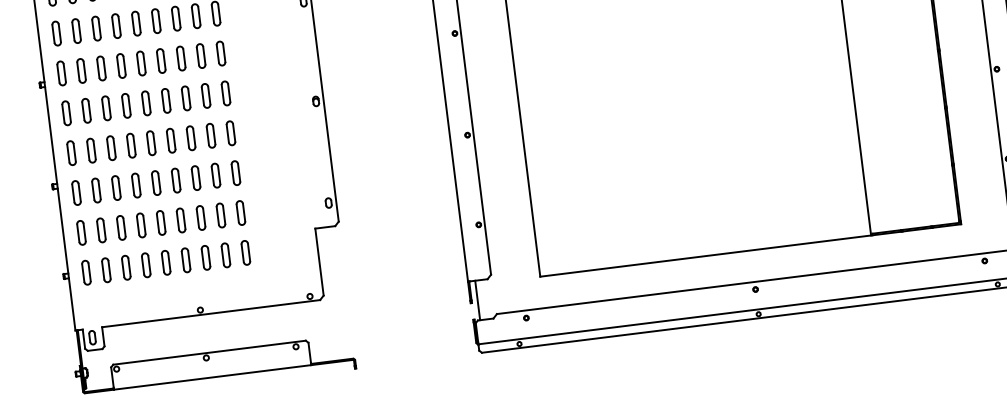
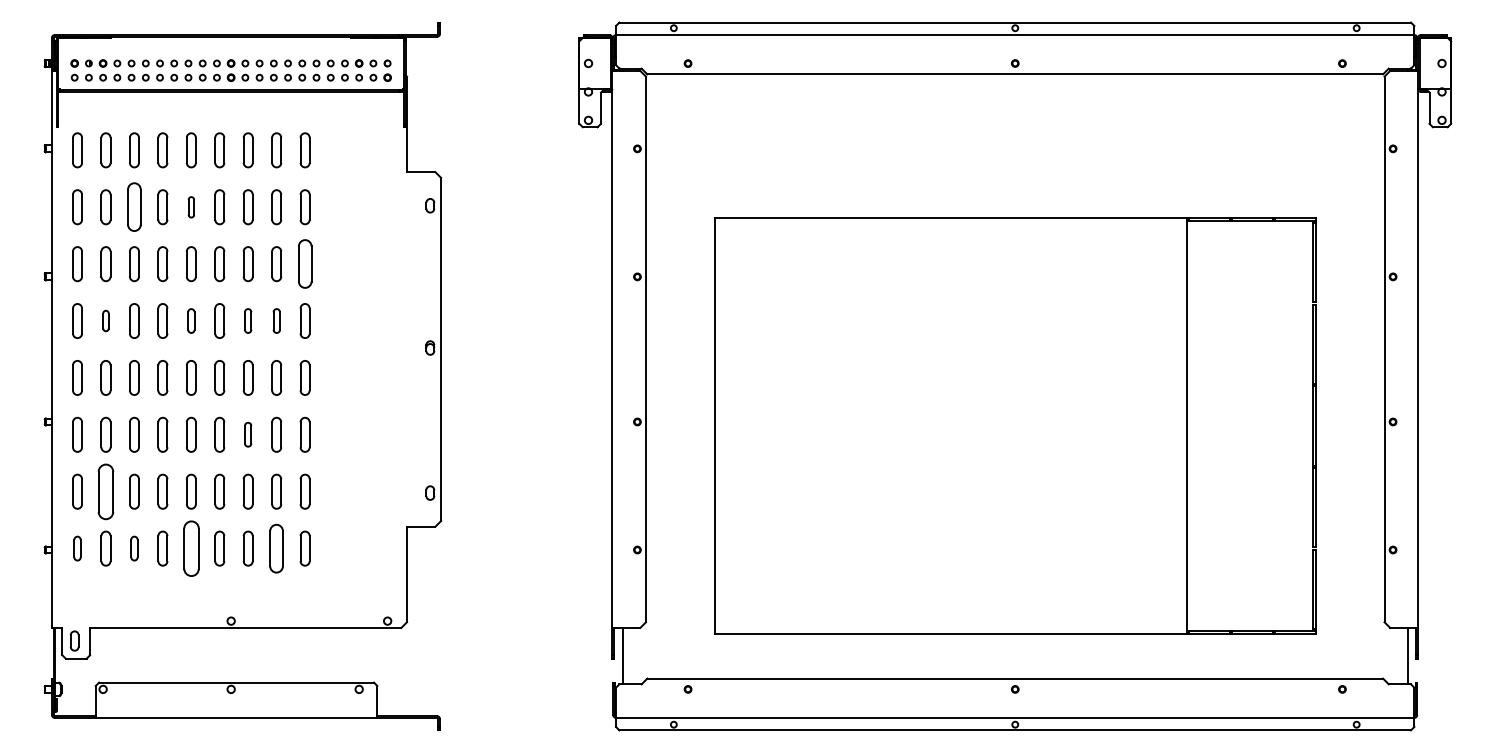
part: (136, 23) -> (191, 207), size x0.6
part: (96, 28) -> (134, 207), size x1.4
part: (220, 53) -> (304, 264), size x1.4
part: (205, 95) -> (276, 320), size x0.7
part: (185, 98) -> (247, 320), size x0.7
part: (146, 102) -> (191, 320), size x0.7
part: (86, 110) -> (105, 320), size x0.6
part: (195, 177) -> (247, 434), size x0.7
part: (101, 230) -> (105, 491), size x1.6
part: (225, 255) -> (276, 548), size x1.4
part: (165, 262) -> (190, 548), size x1.6
part: (126, 267) -> (134, 548), size x0.7
part: (86, 272) -> (77, 548), size x0.7

